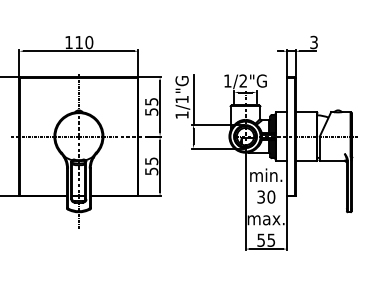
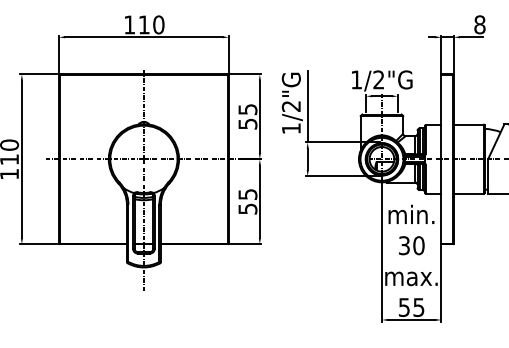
text: (314, 42) -> (480, 24), 3 -> 8
text: (181, 99) -> (290, 106), 1/1"G -> 1/2"G

